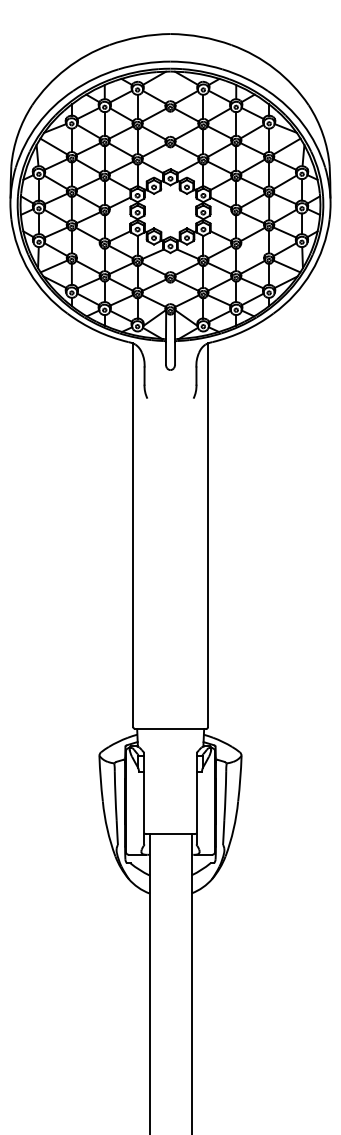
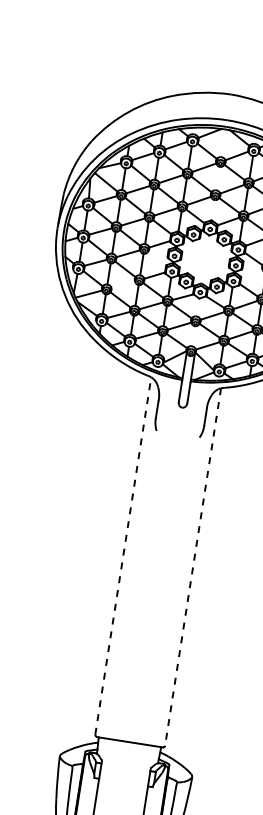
line: (133, 535) -> (123, 556), solid -> dashed
line: (207, 535) -> (192, 567), solid -> dashed

